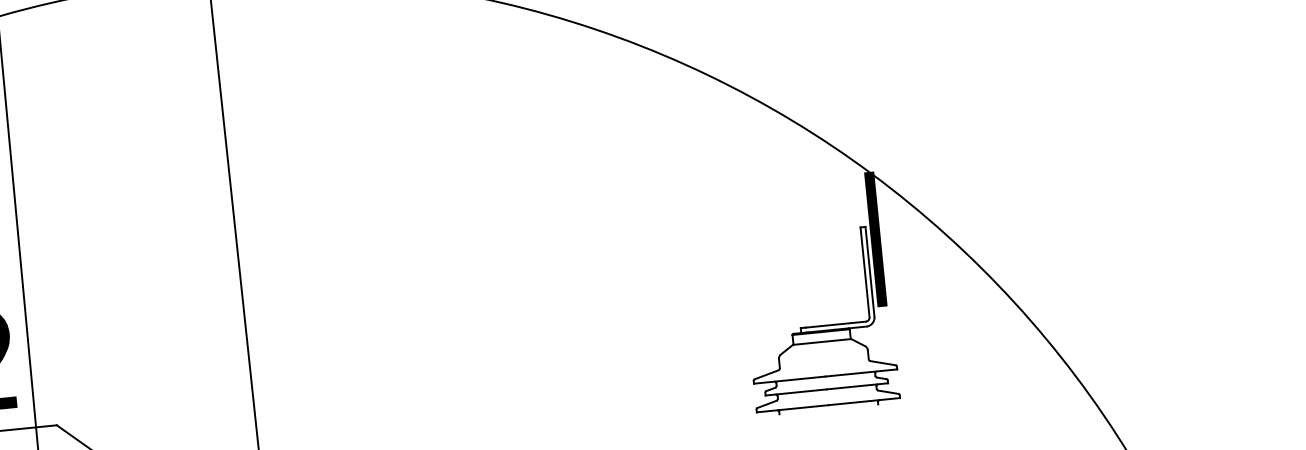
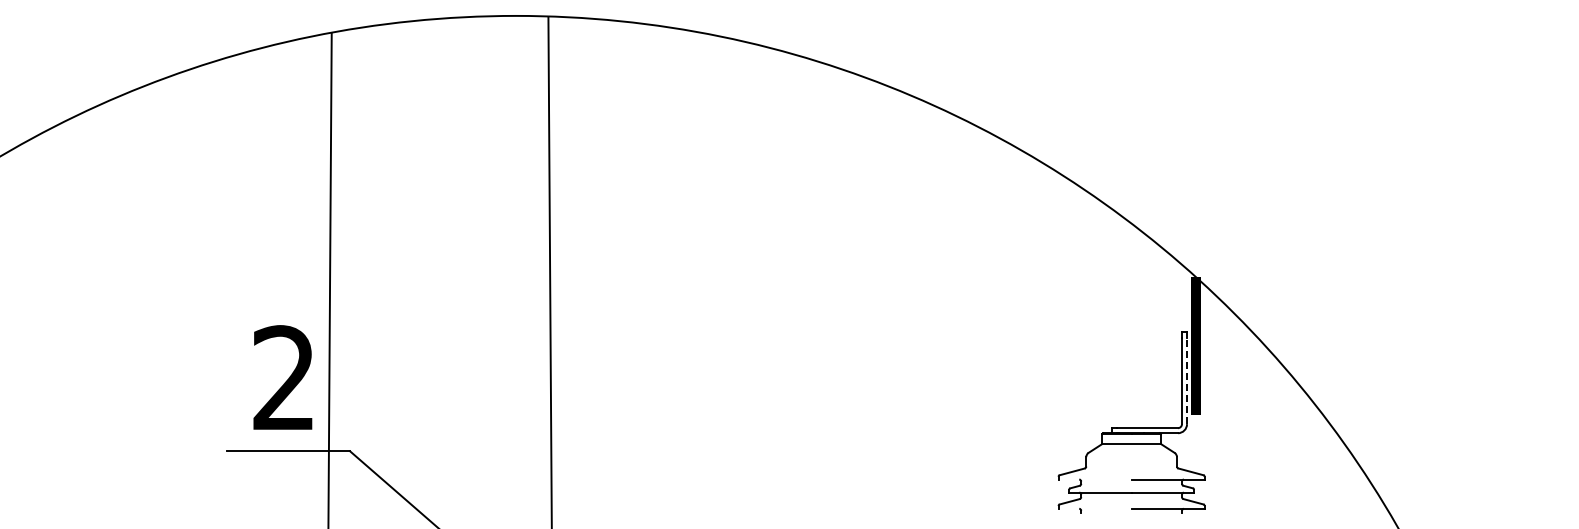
line: (870, 273) -> (1187, 380), solid -> dashed
line: (789, 380) -> (1094, 479), removed
line: (792, 408) -> (1094, 508), removed

